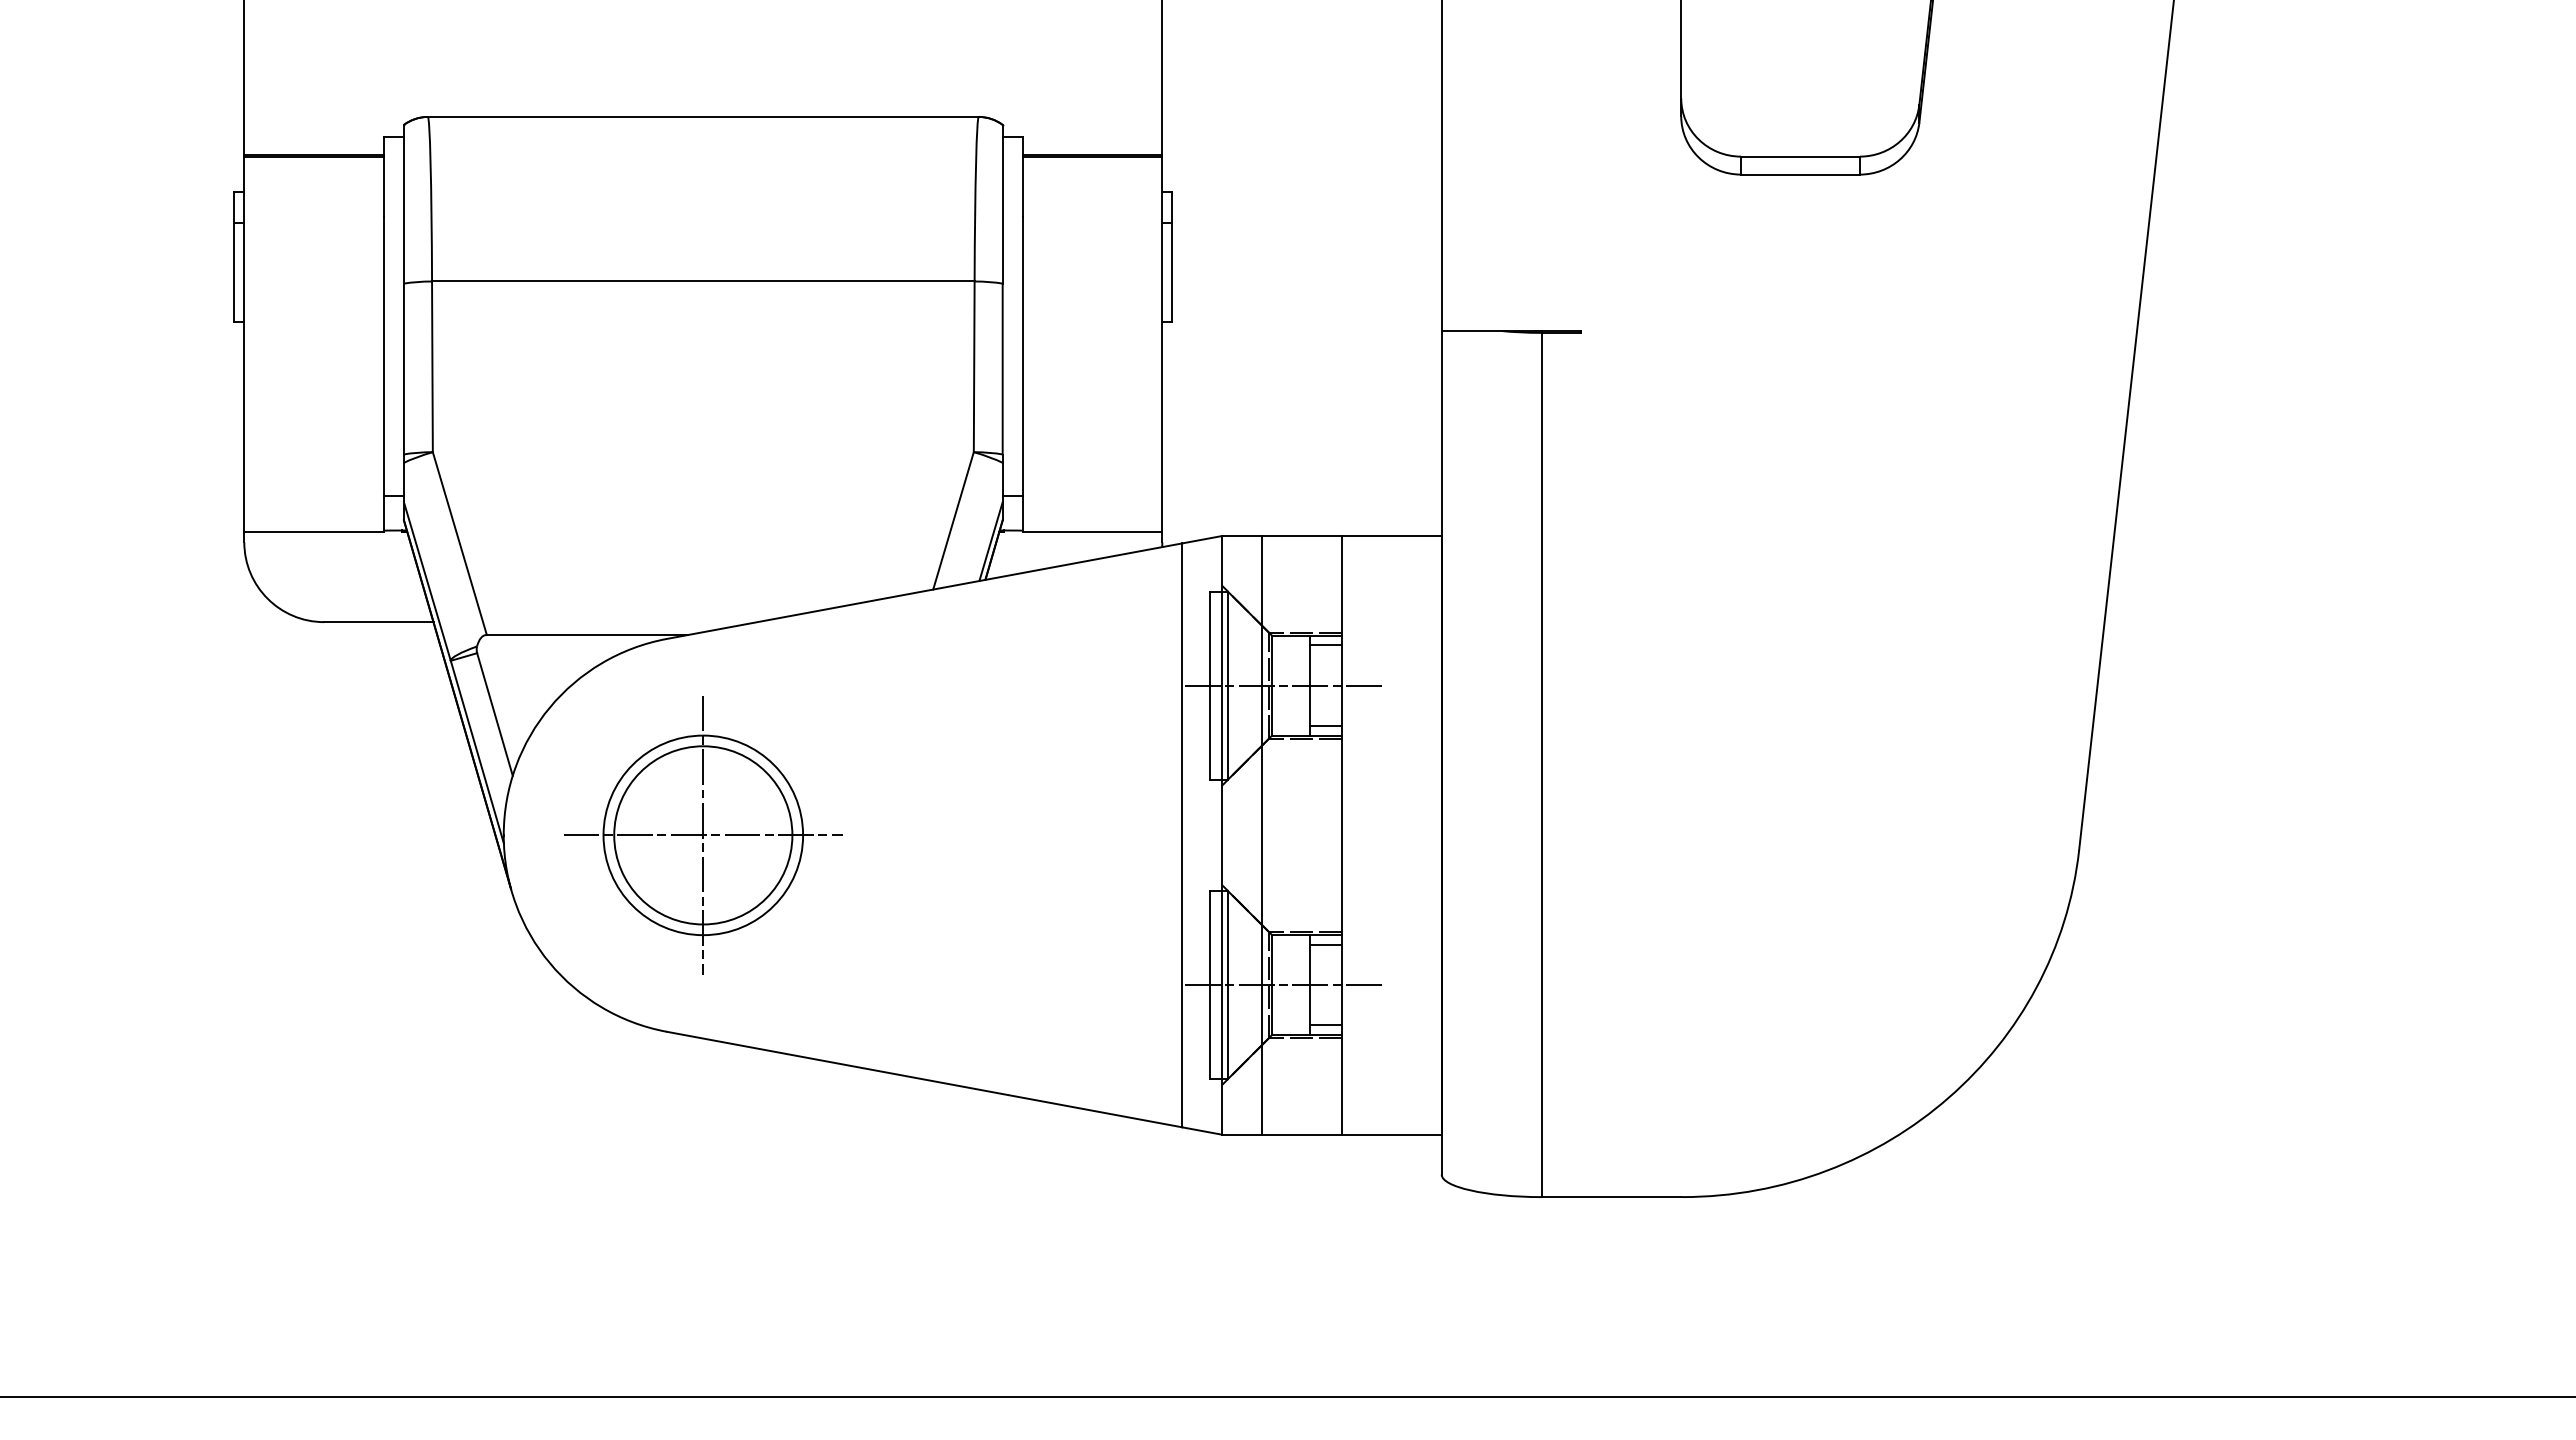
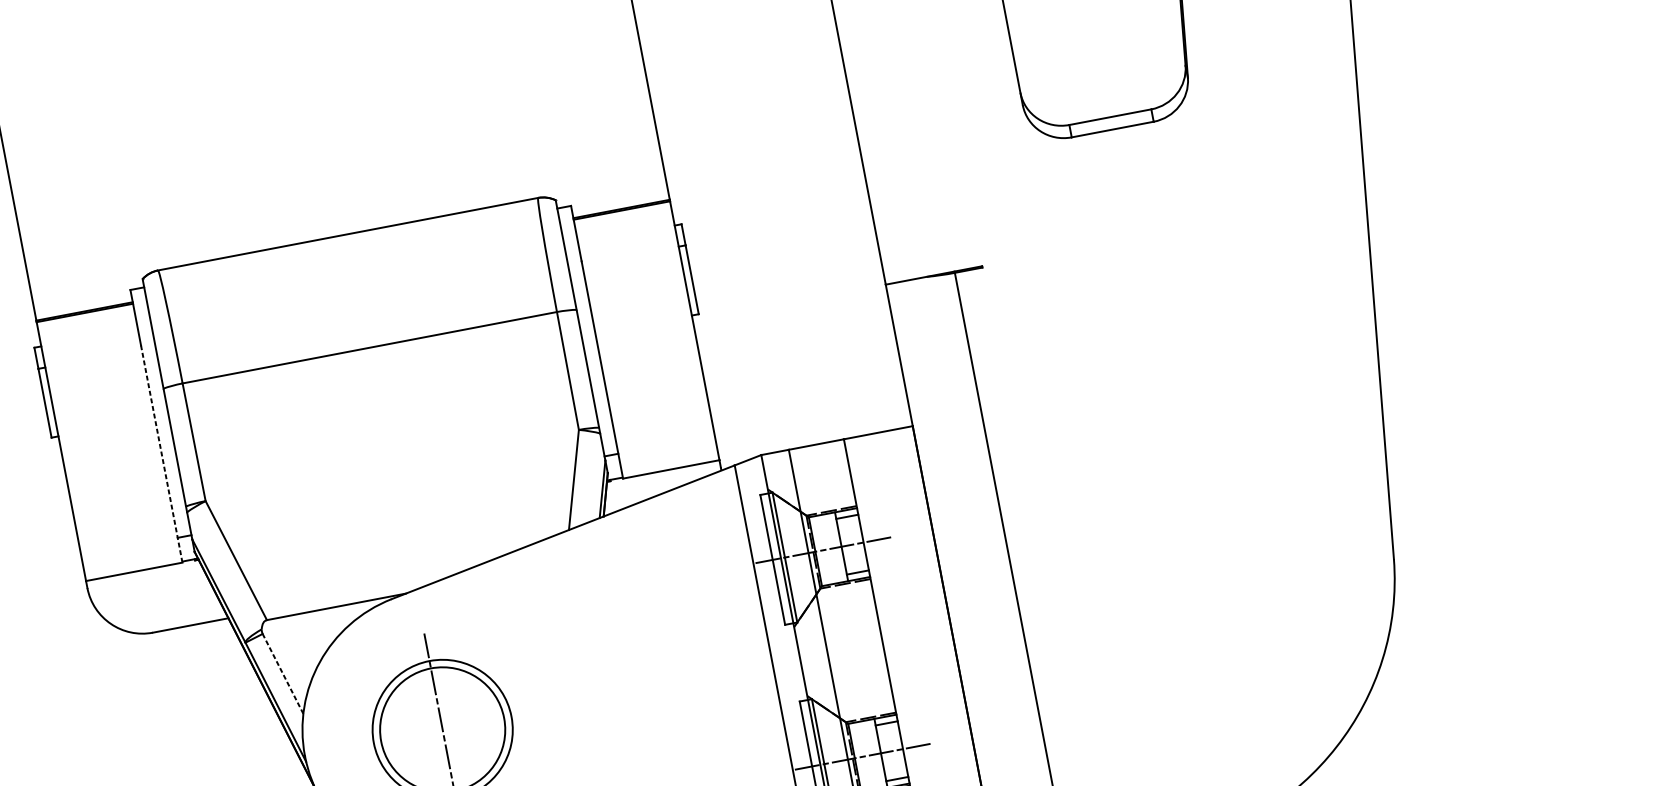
line: (384, 374) -> (162, 453), solid -> dashed
line: (494, 714) -> (282, 673), solid -> dashed
line: (703, 835) -> (442, 729), removed

